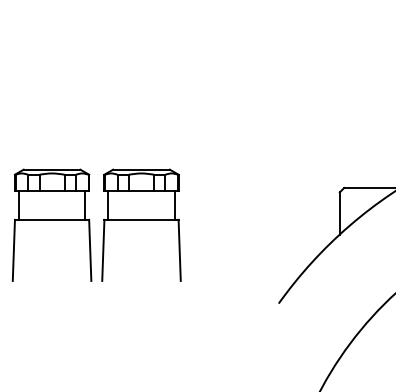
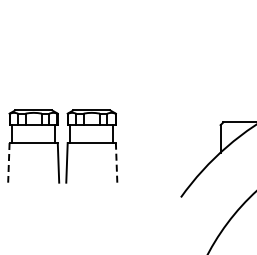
line: (13, 249) -> (8, 162), solid -> dashed
line: (179, 249) -> (116, 162), solid -> dashed

